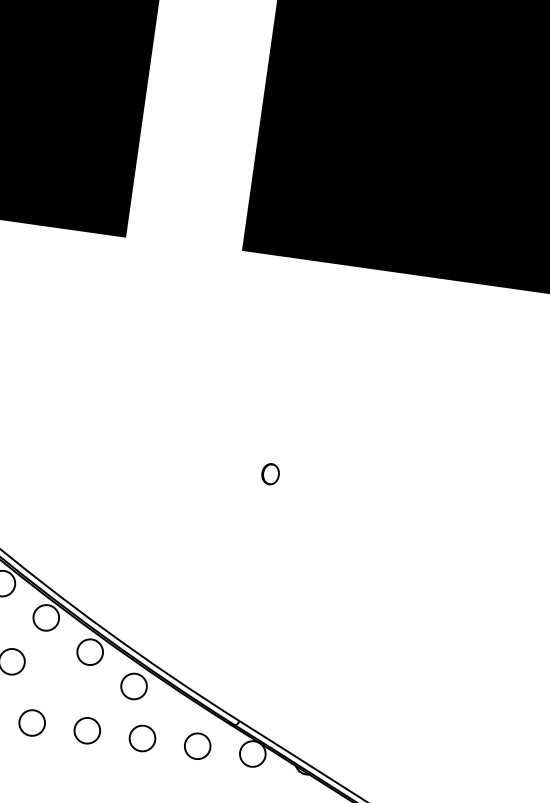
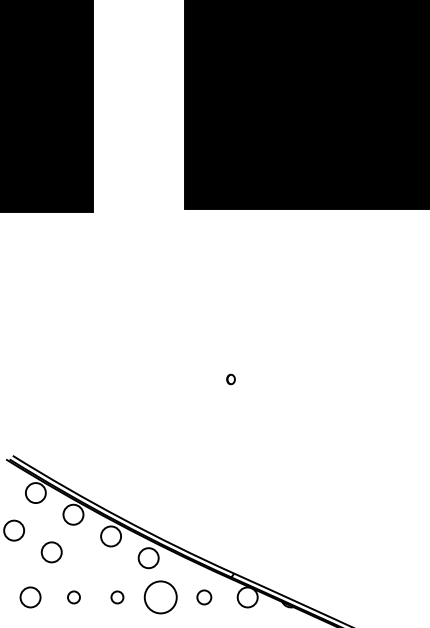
part: (269, 474) -> (230, 379), size x0.6
circle: (31, 722) -> (73, 597), size x0.6
circle: (87, 730) -> (117, 597), size x0.6
circle: (142, 738) -> (160, 597), size x1.6
circle: (197, 746) -> (204, 597), size x0.7

